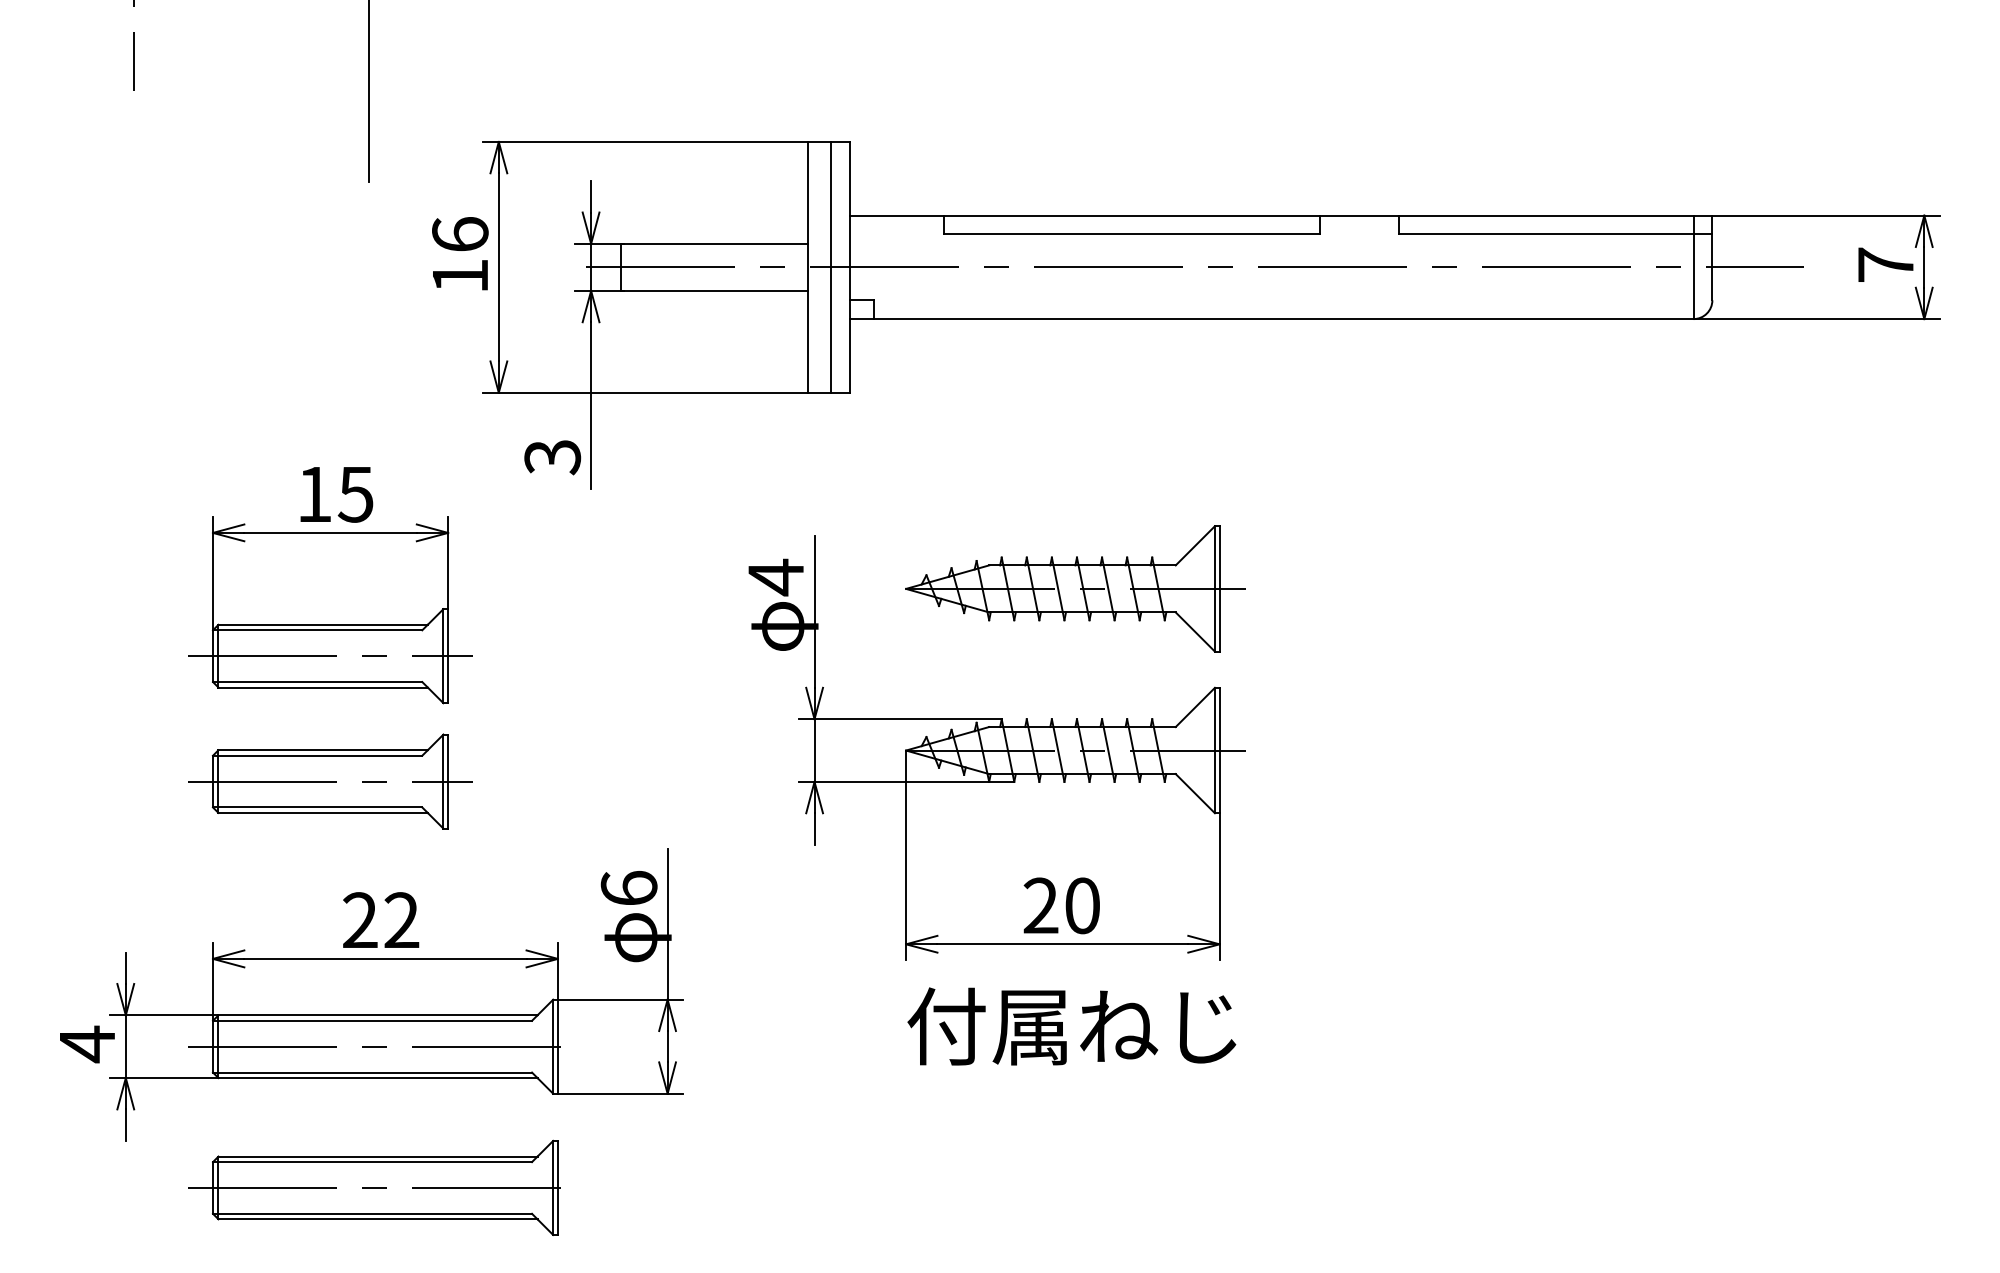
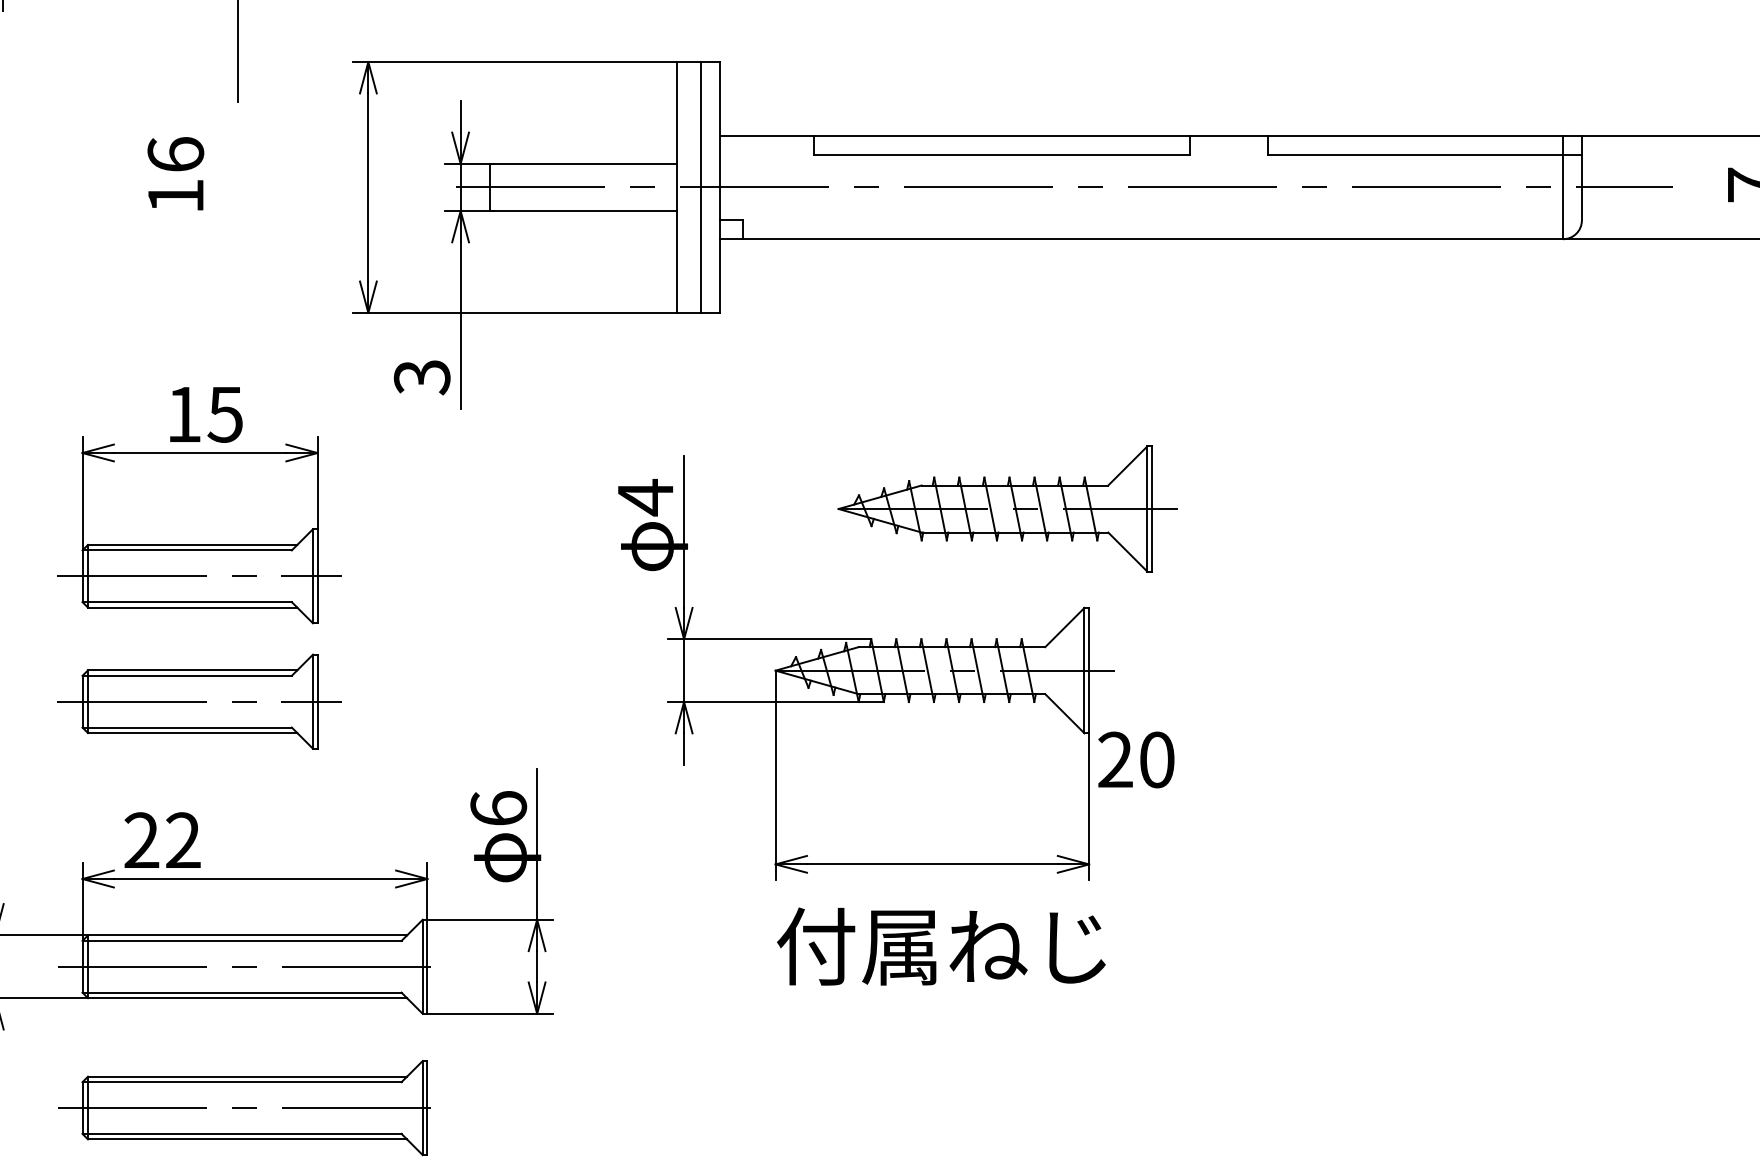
text: (460, 253) -> (176, 173), moved
part: (1075, 588) -> (1008, 508), moved
text: (1061, 905) -> (1136, 759), moved
text: (381, 919) -> (163, 839), moved

